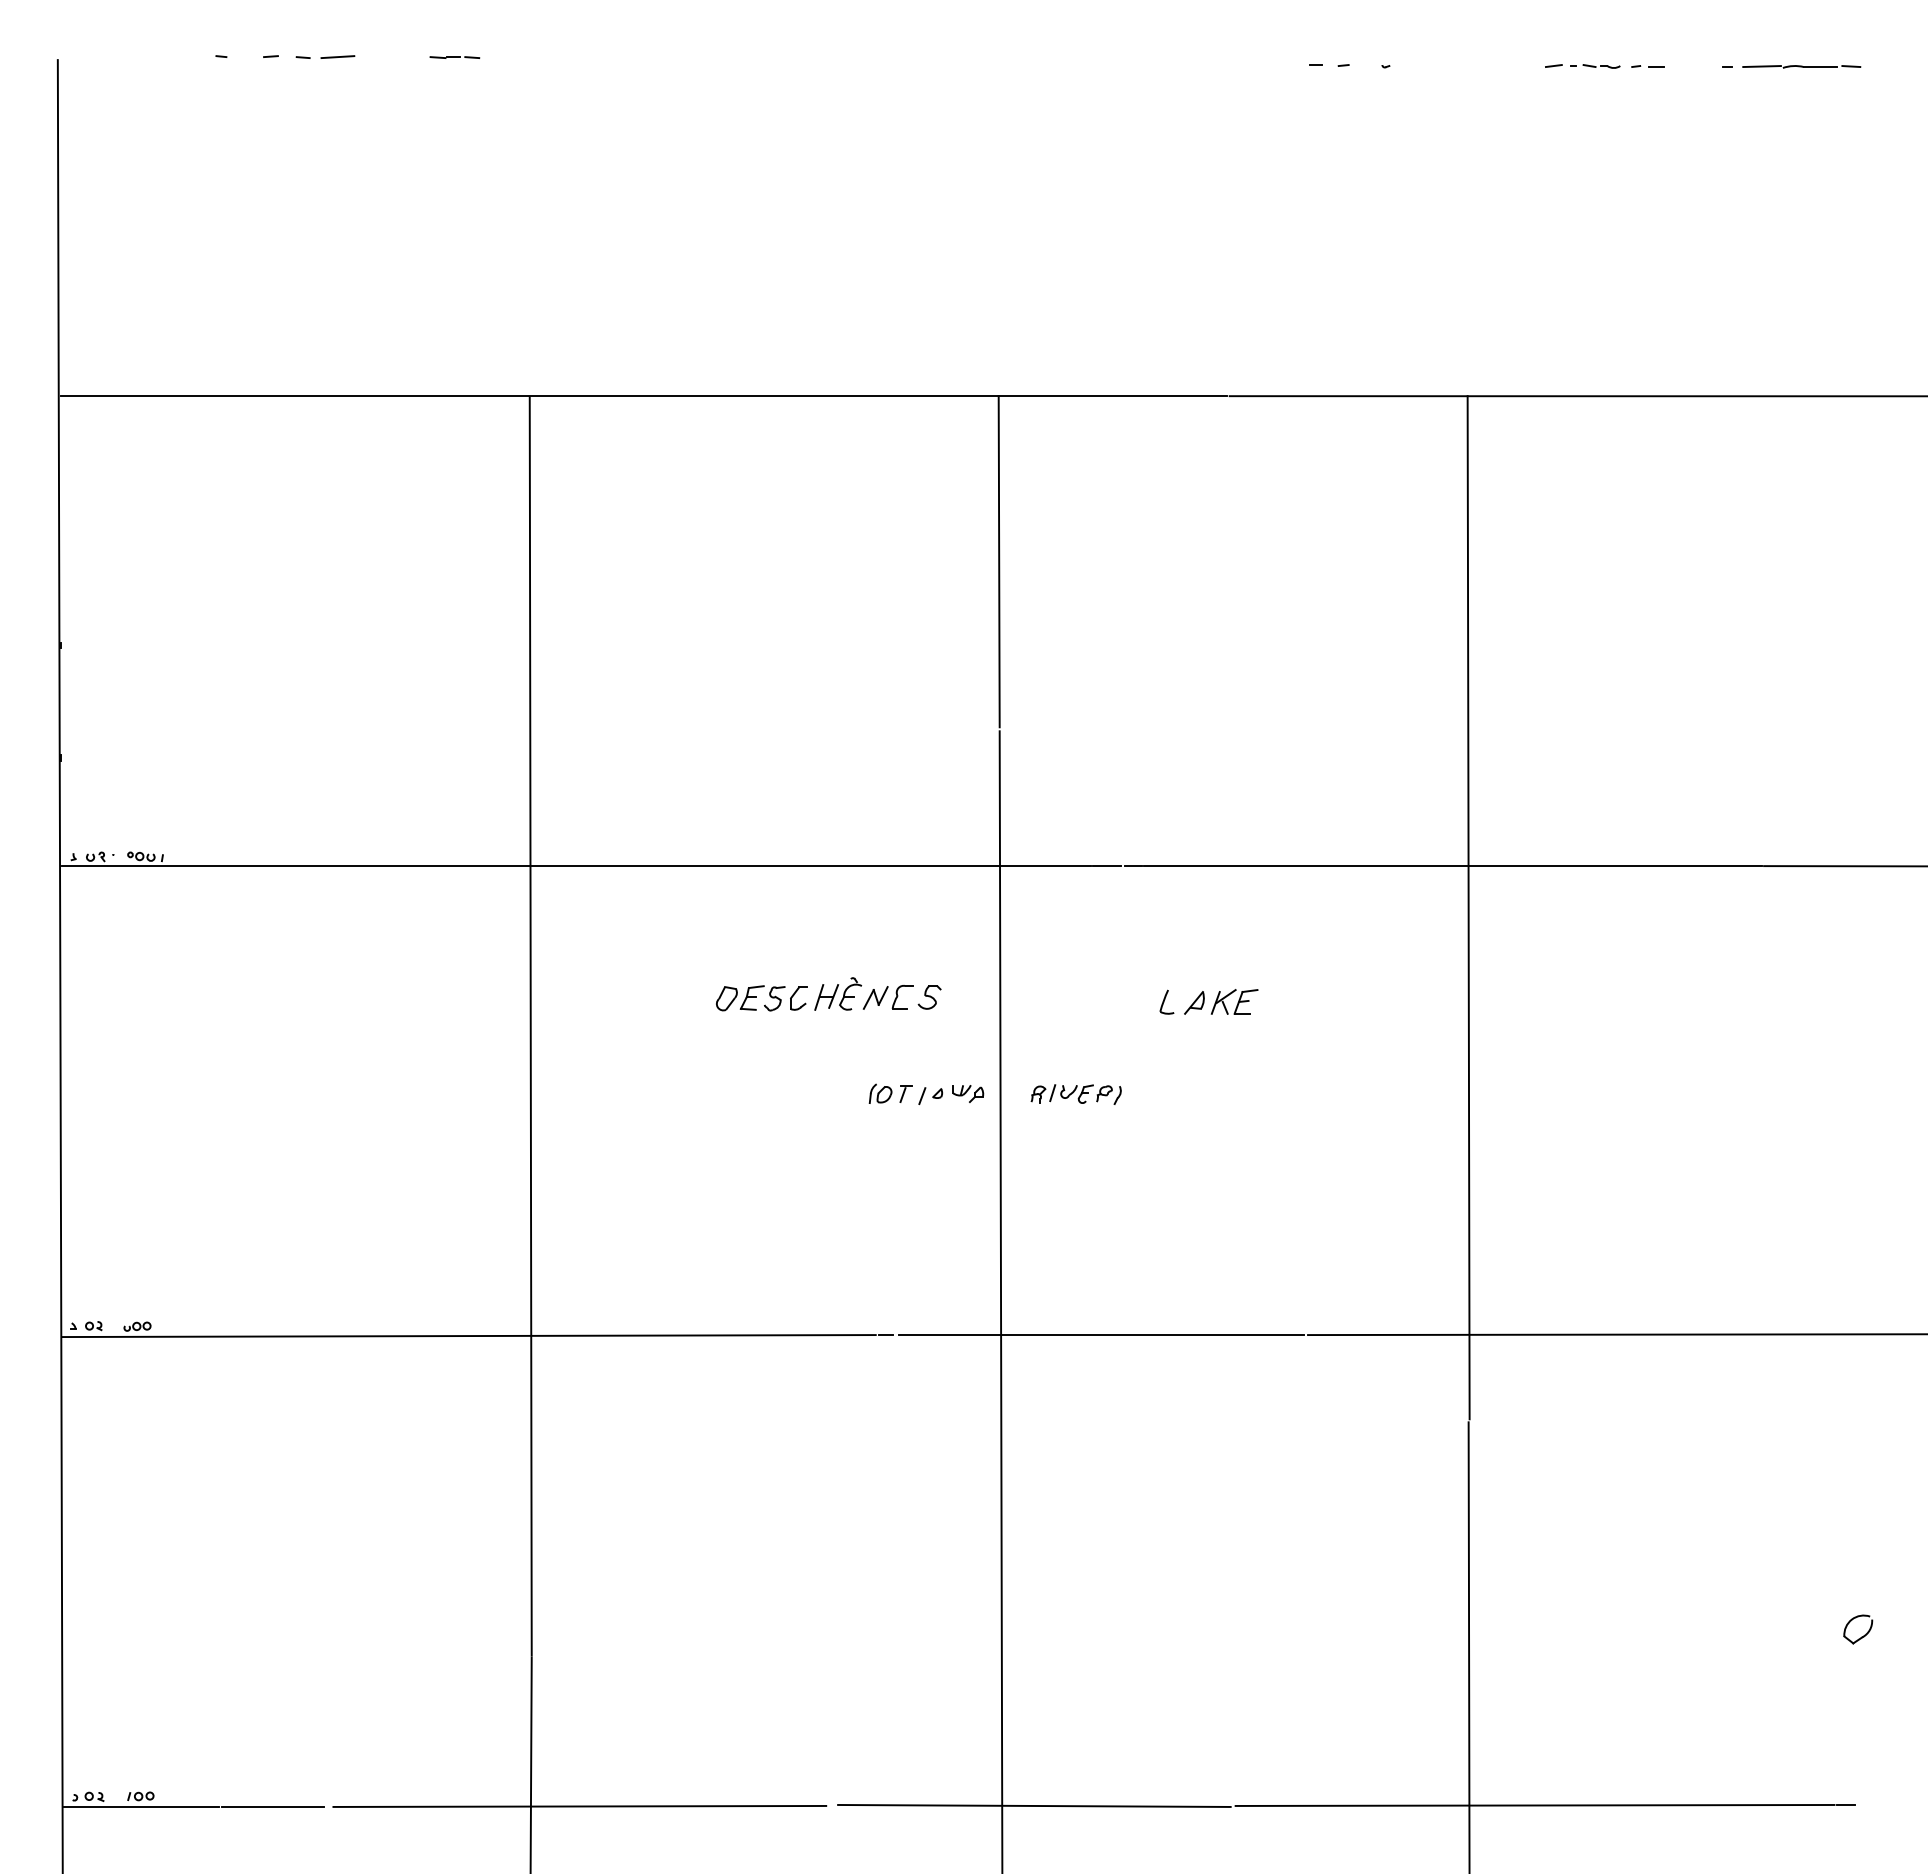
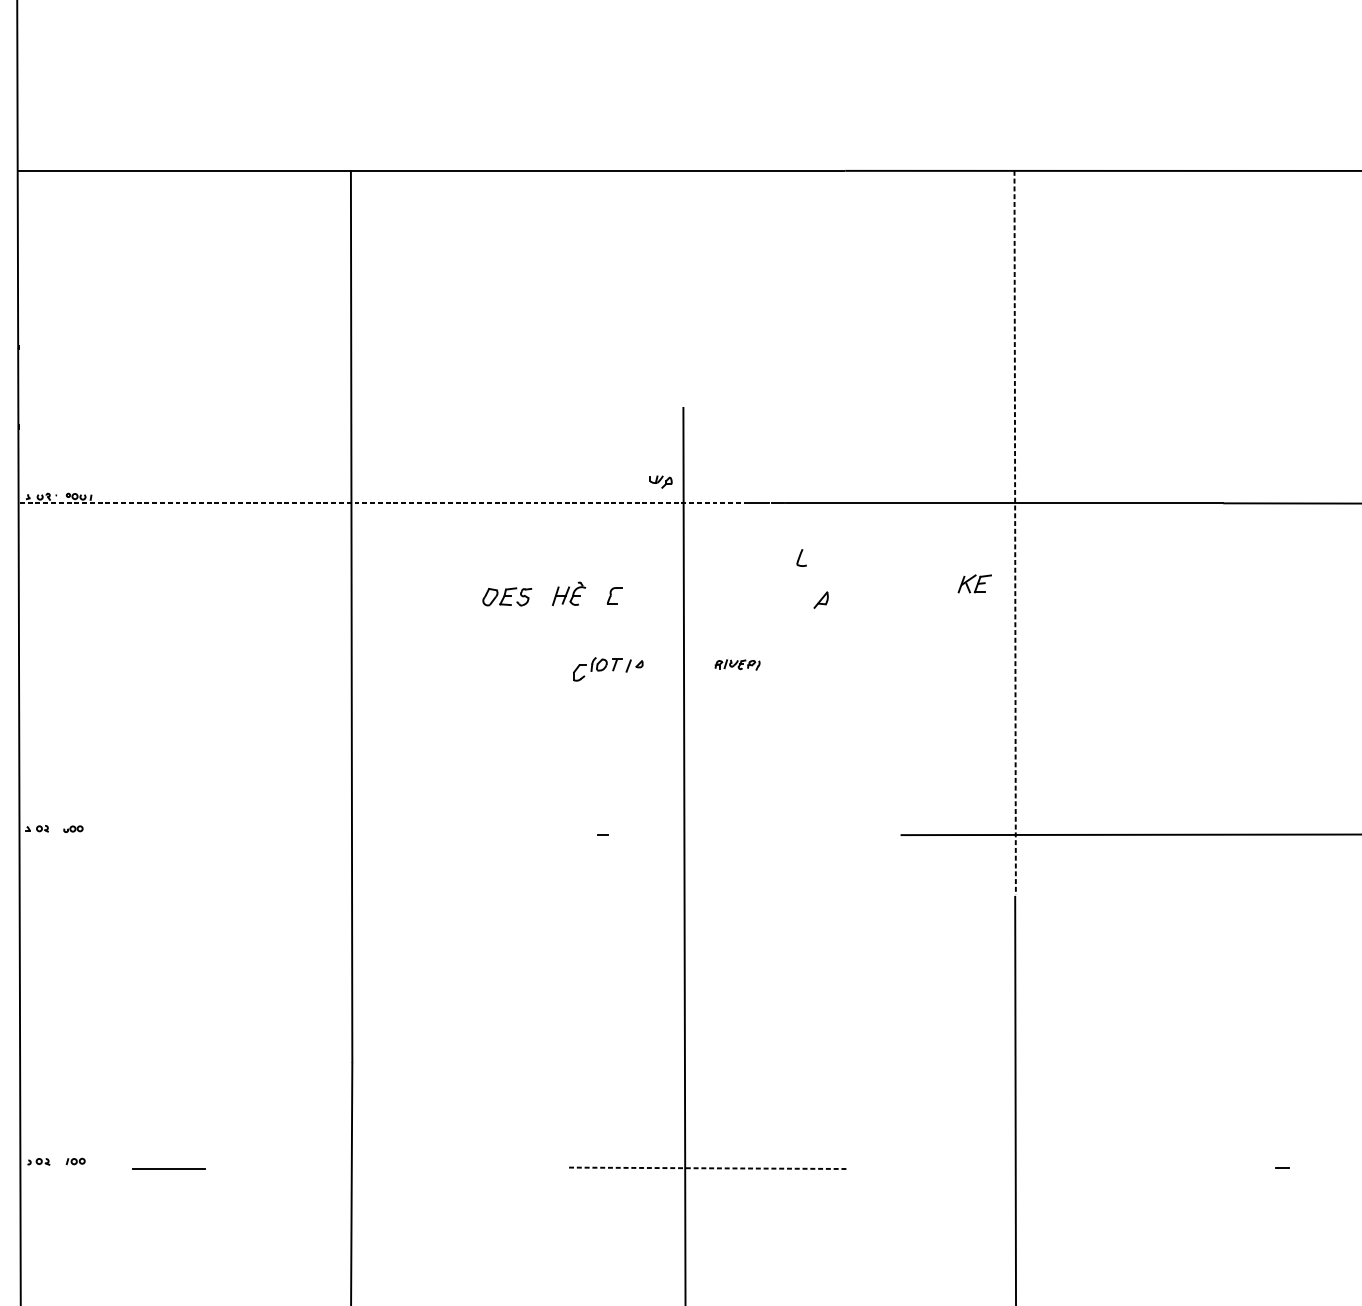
line: (998, 561) -> (682, 287), removed
line: (576, 866) -> (384, 503), solid -> dashed
line: (1468, 907) -> (1015, 532), solid -> dashed
part: (875, 997) -> (595, 596), removed
part: (929, 997) -> (633, 596), removed
part: (798, 998) -> (579, 672), moved
part: (1166, 1001) -> (801, 557), moved
part: (1234, 1001) -> (974, 583), moved
part: (968, 1093) -> (661, 481), moved
part: (1075, 1094) -> (737, 664), size x0.7
line: (1101, 1335) -> (755, 835), removed
line: (468, 1336) -> (307, 836), removed
part: (1861, 1636) -> (1293, 1048), removed
line: (1534, 1804) -> (1061, 1167), removed
line: (579, 1805) -> (386, 1167), removed
line: (1034, 1805) -> (708, 1167), solid -> dashed
line: (141, 1806) -> (76, 1168), removed

